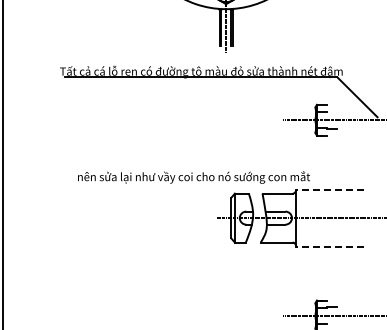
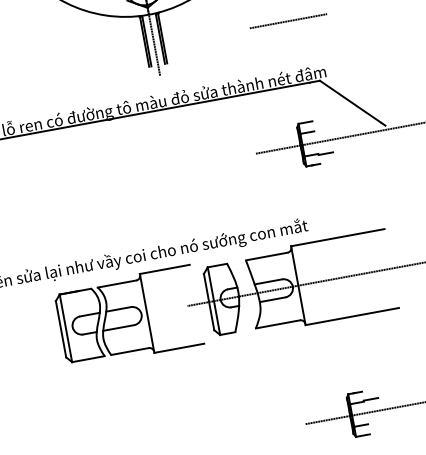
line: (323, 31) -> (289, 20), added
line: (329, 189) -> (337, 237), dashed -> solid
part: (173, 218) -> (129, 317), added
line: (329, 246) -> (351, 316), dashed -> solid

